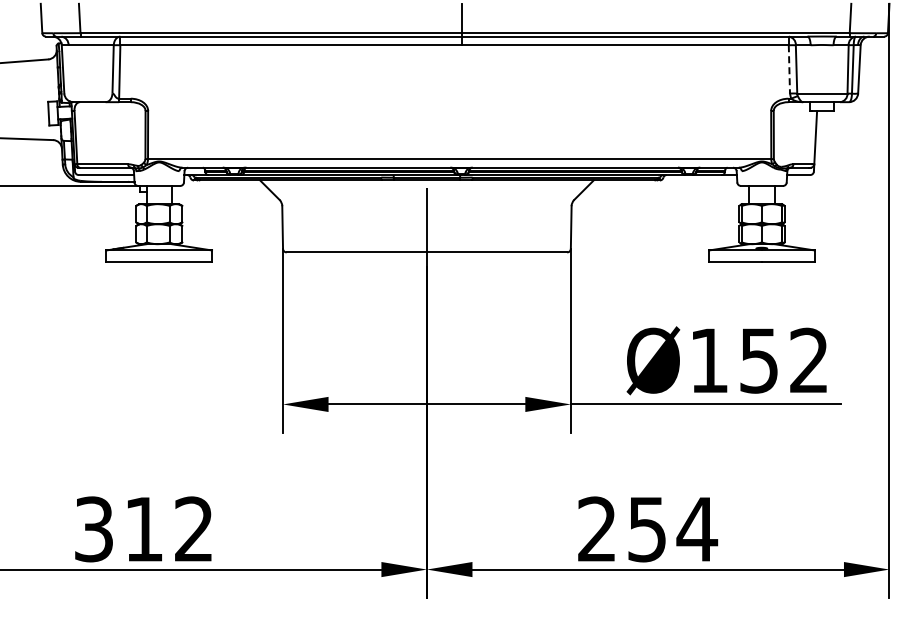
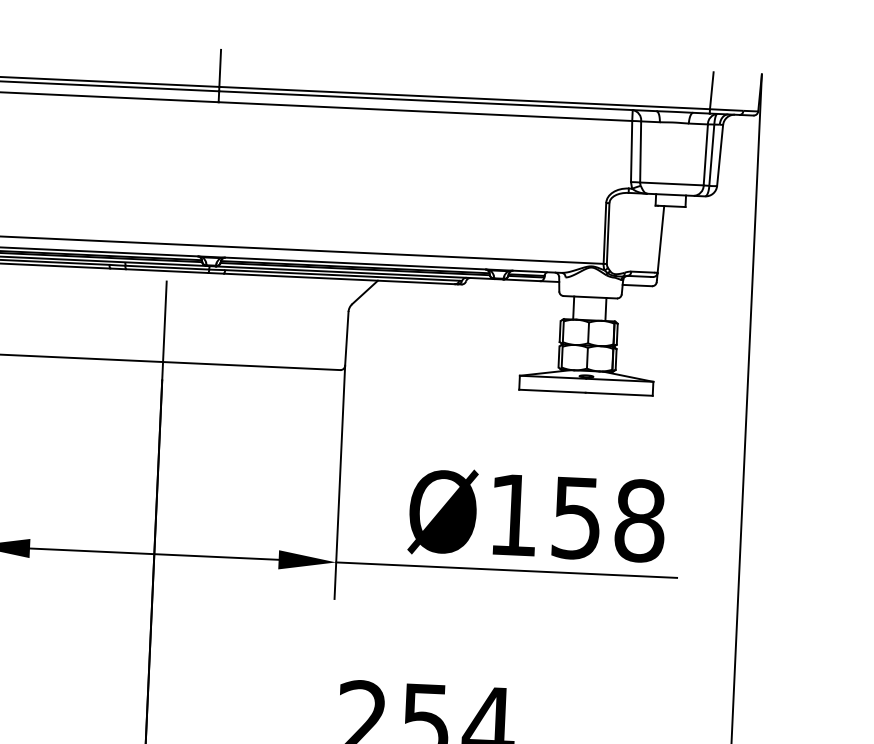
line: (789, 69) -> (631, 151), dashed -> solid
text: (809, 360) -> (640, 520), Ø152 -> Ø158

